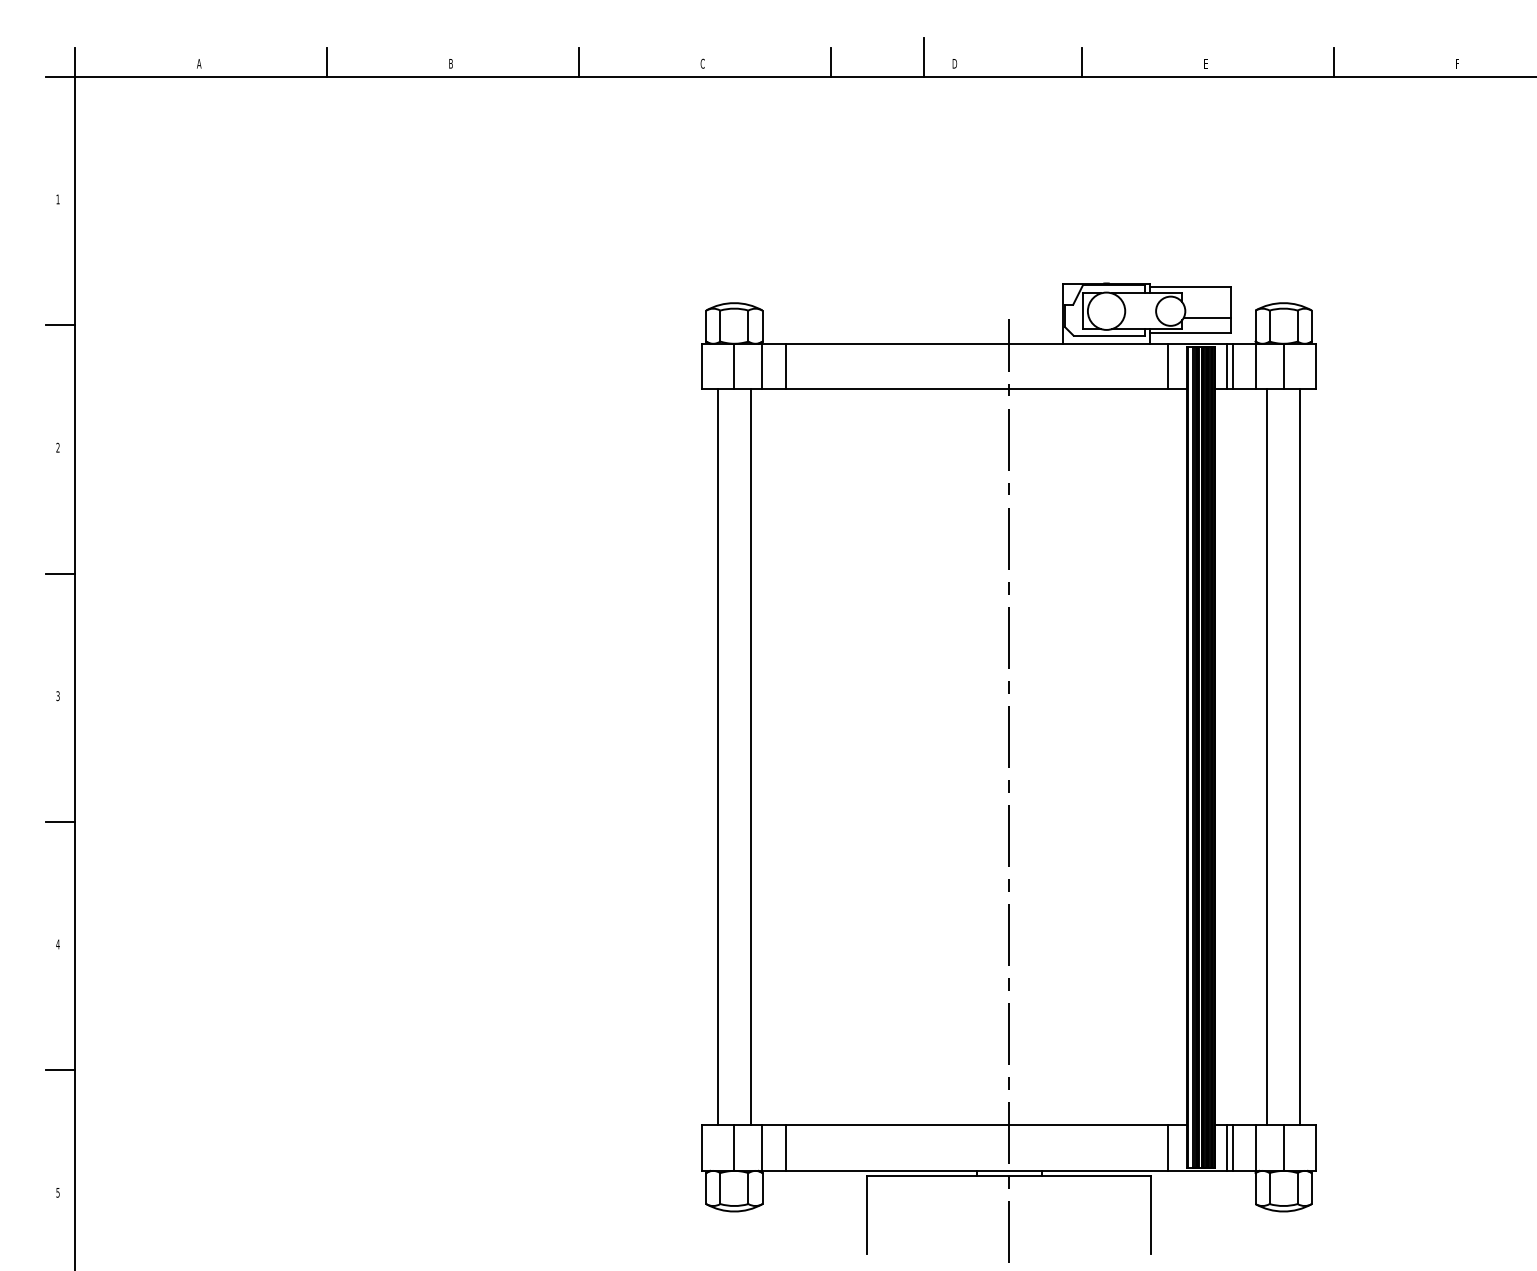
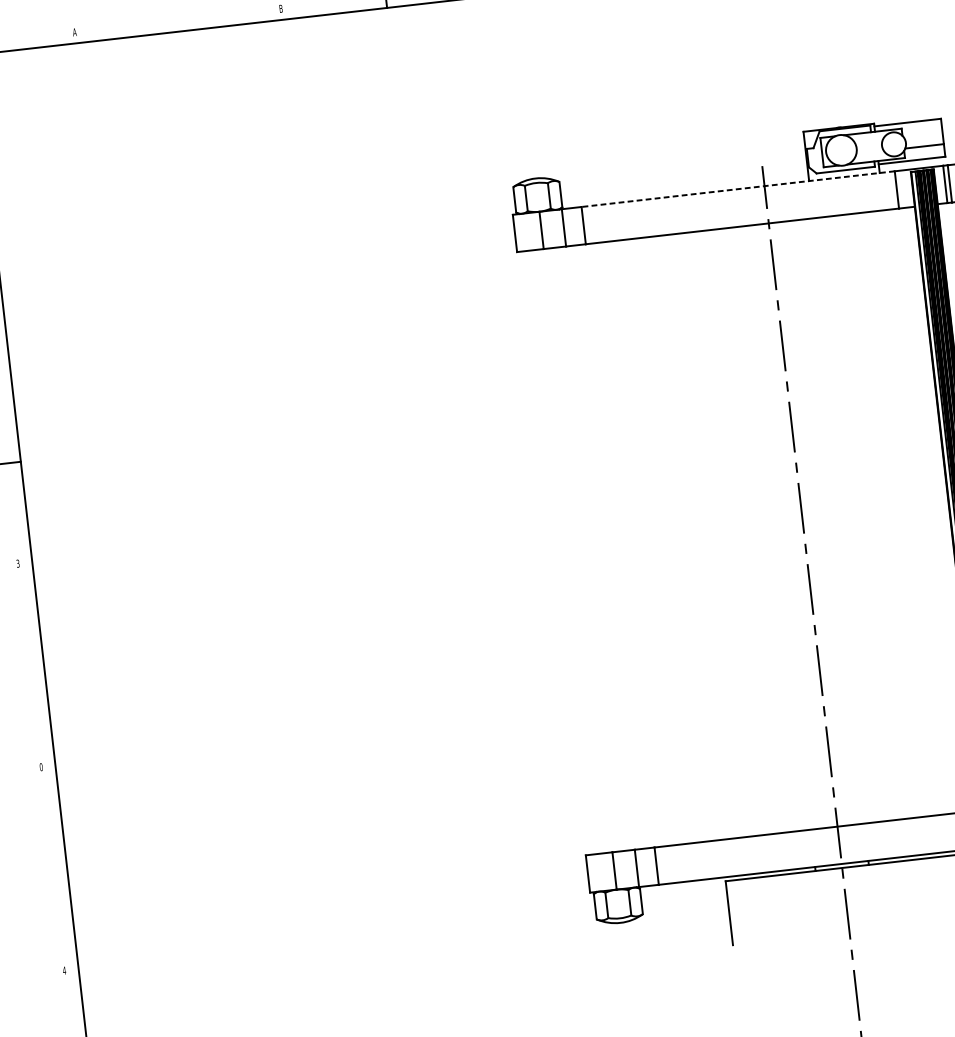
line: (327, 62) -> (179, 19), removed
line: (976, 343) -> (737, 188), solid -> dashed
line: (718, 757) -> (565, 552), removed
line: (750, 757) -> (591, 549), removed
line: (60, 822) -> (31, 667), removed
text: (57, 944) -> (40, 767), 4 -> 0
line: (60, 1070) -> (55, 870), removed
text: (57, 1192) -> (63, 970), 5 -> 4

